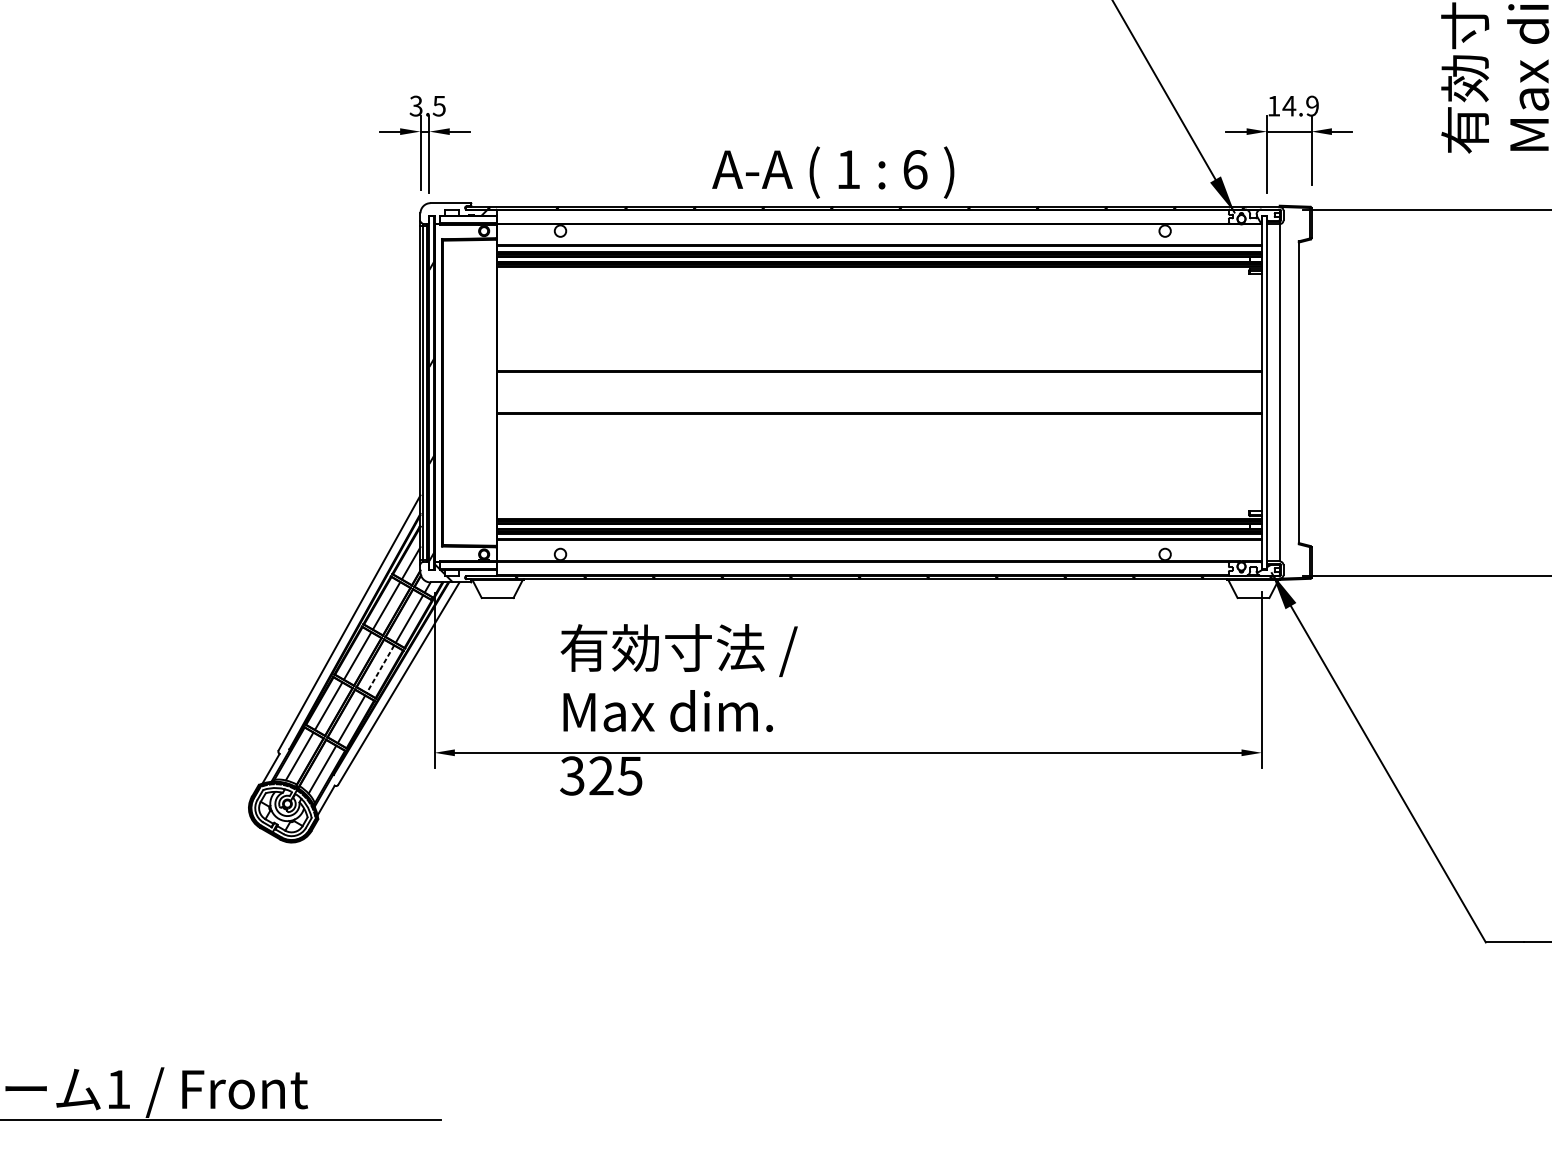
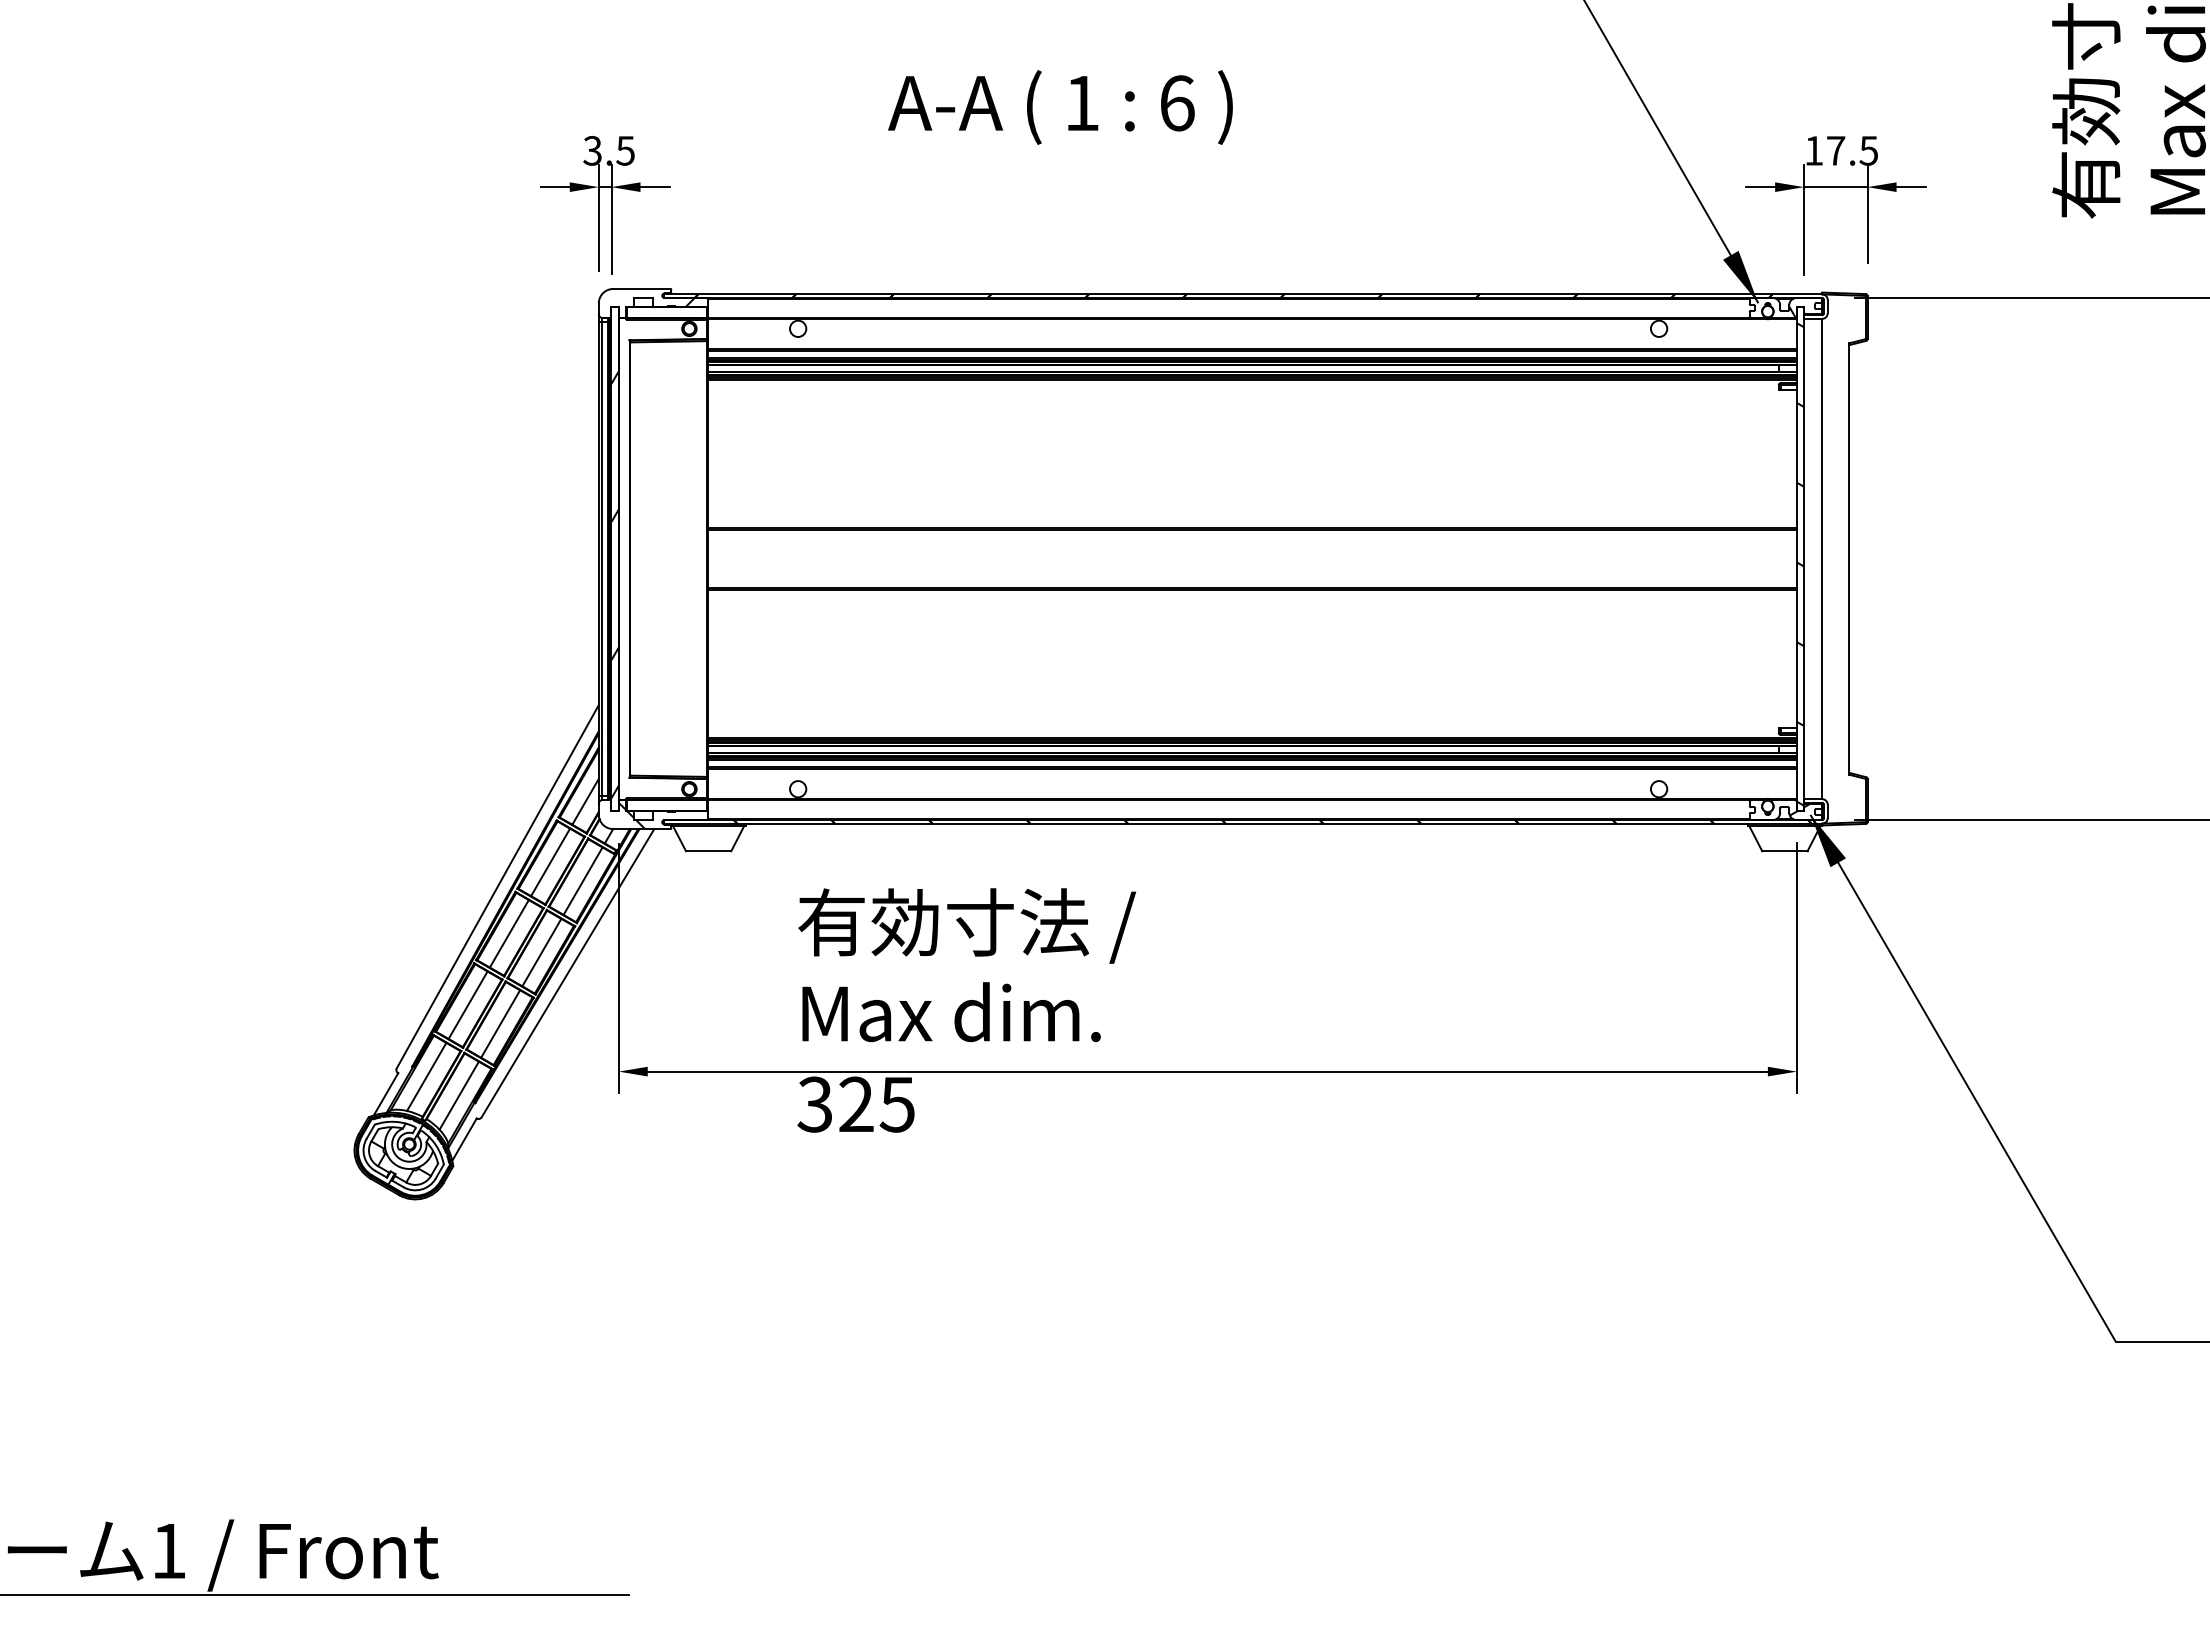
text: (1300, 105) -> (1851, 150), 14.9 -> 17.5
text: (833, 172) -> (1060, 107), moved
hatch: (1264, 396) -> (1800, 564), added
line: (380, 669) -> (541, 952), dashed -> solid

